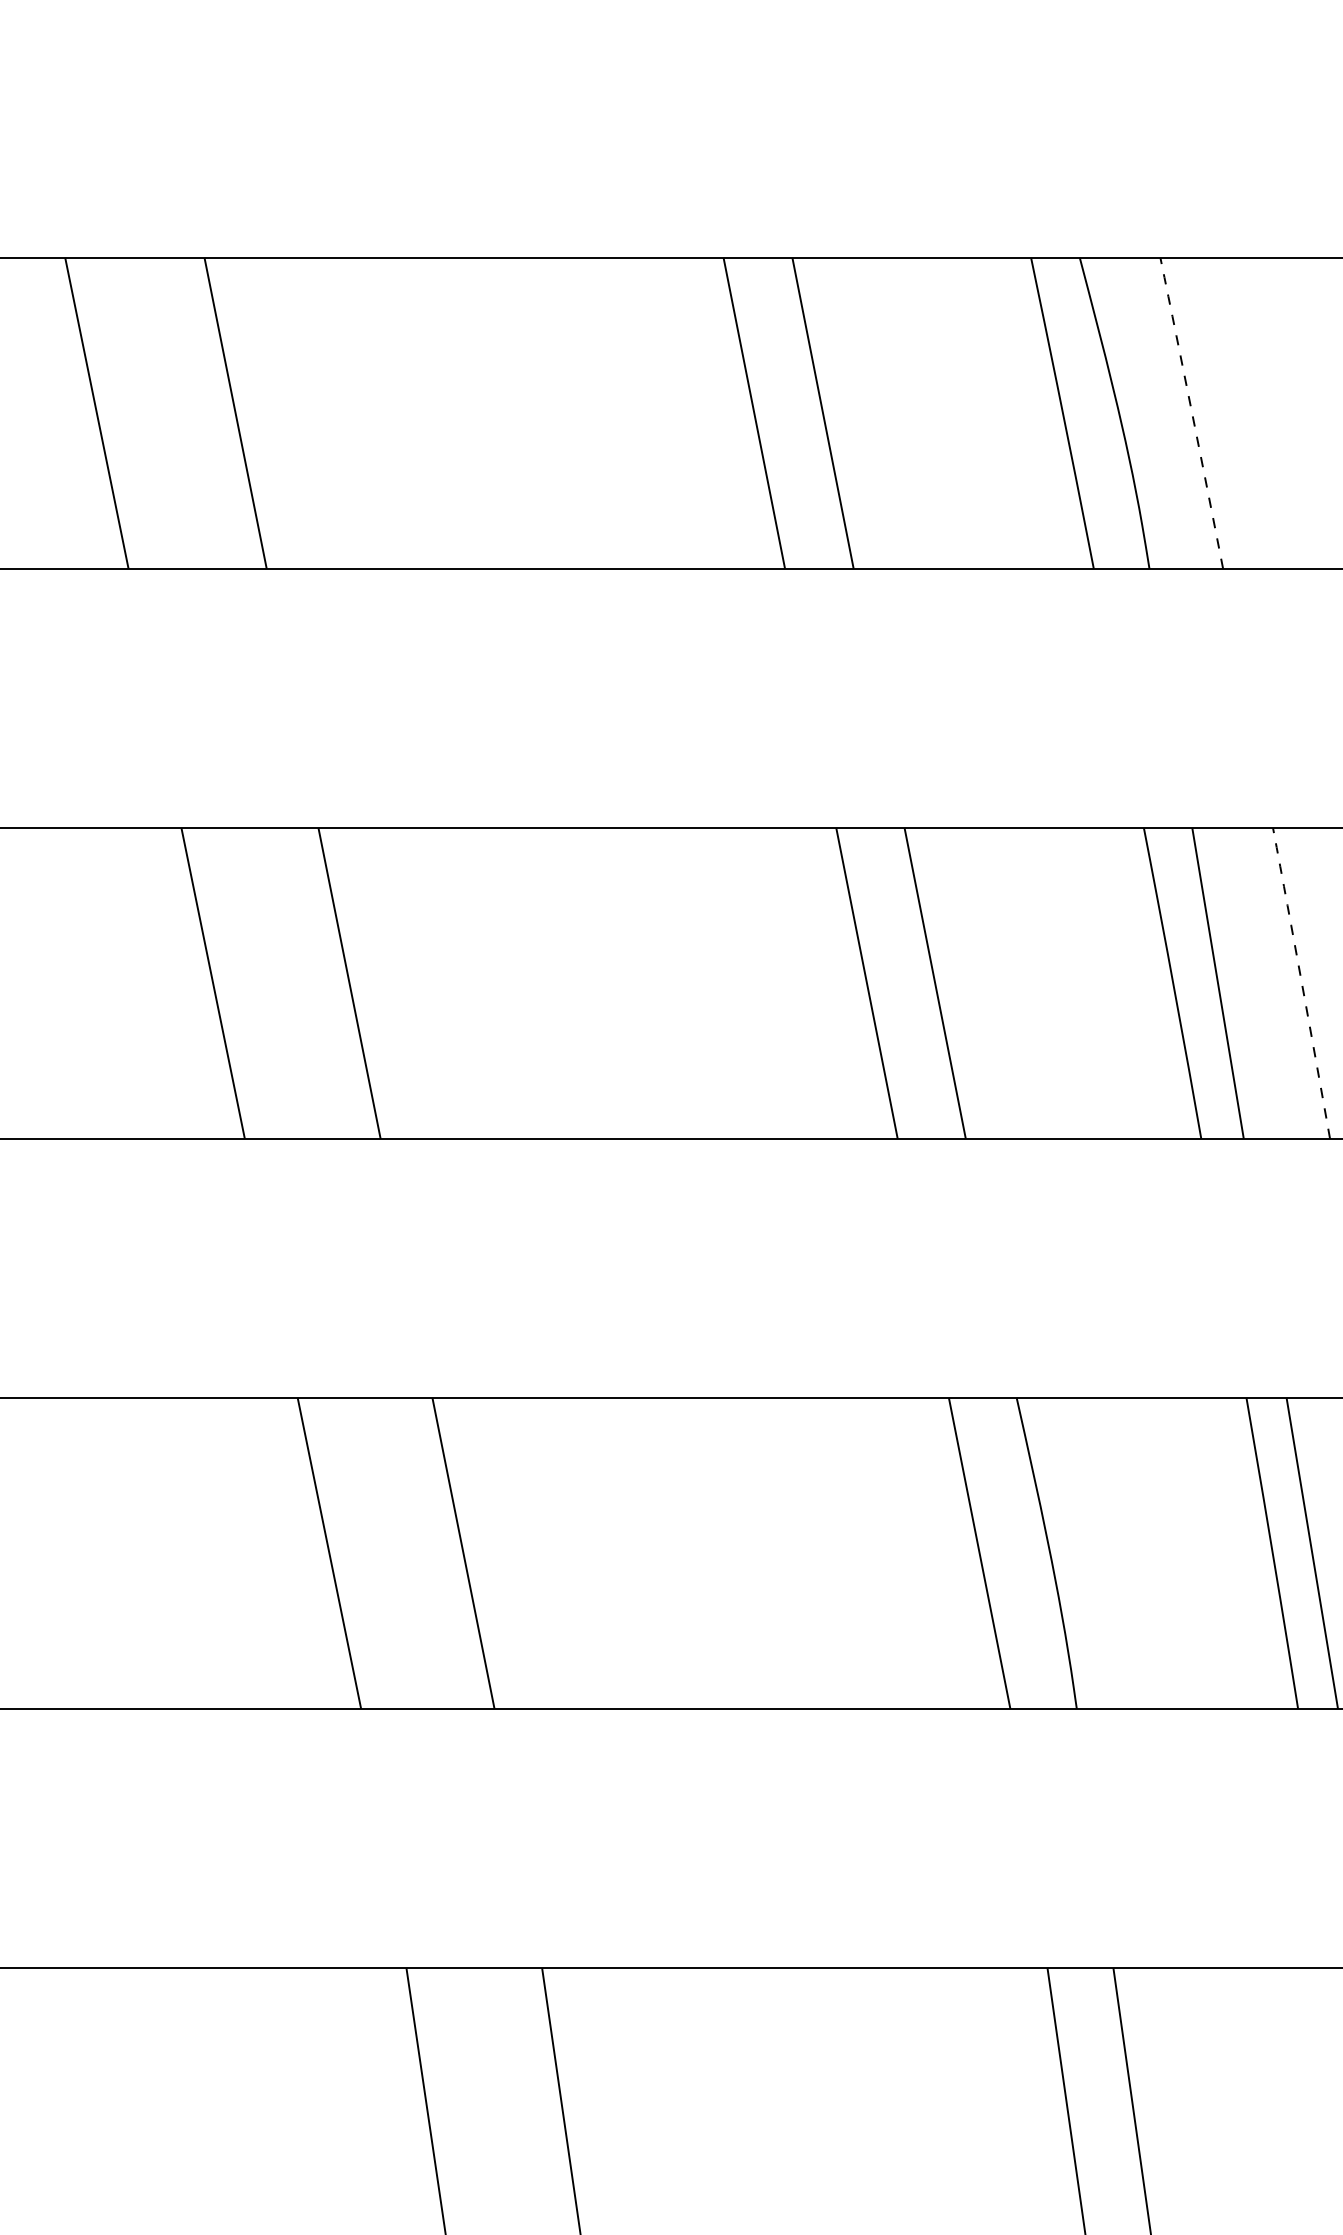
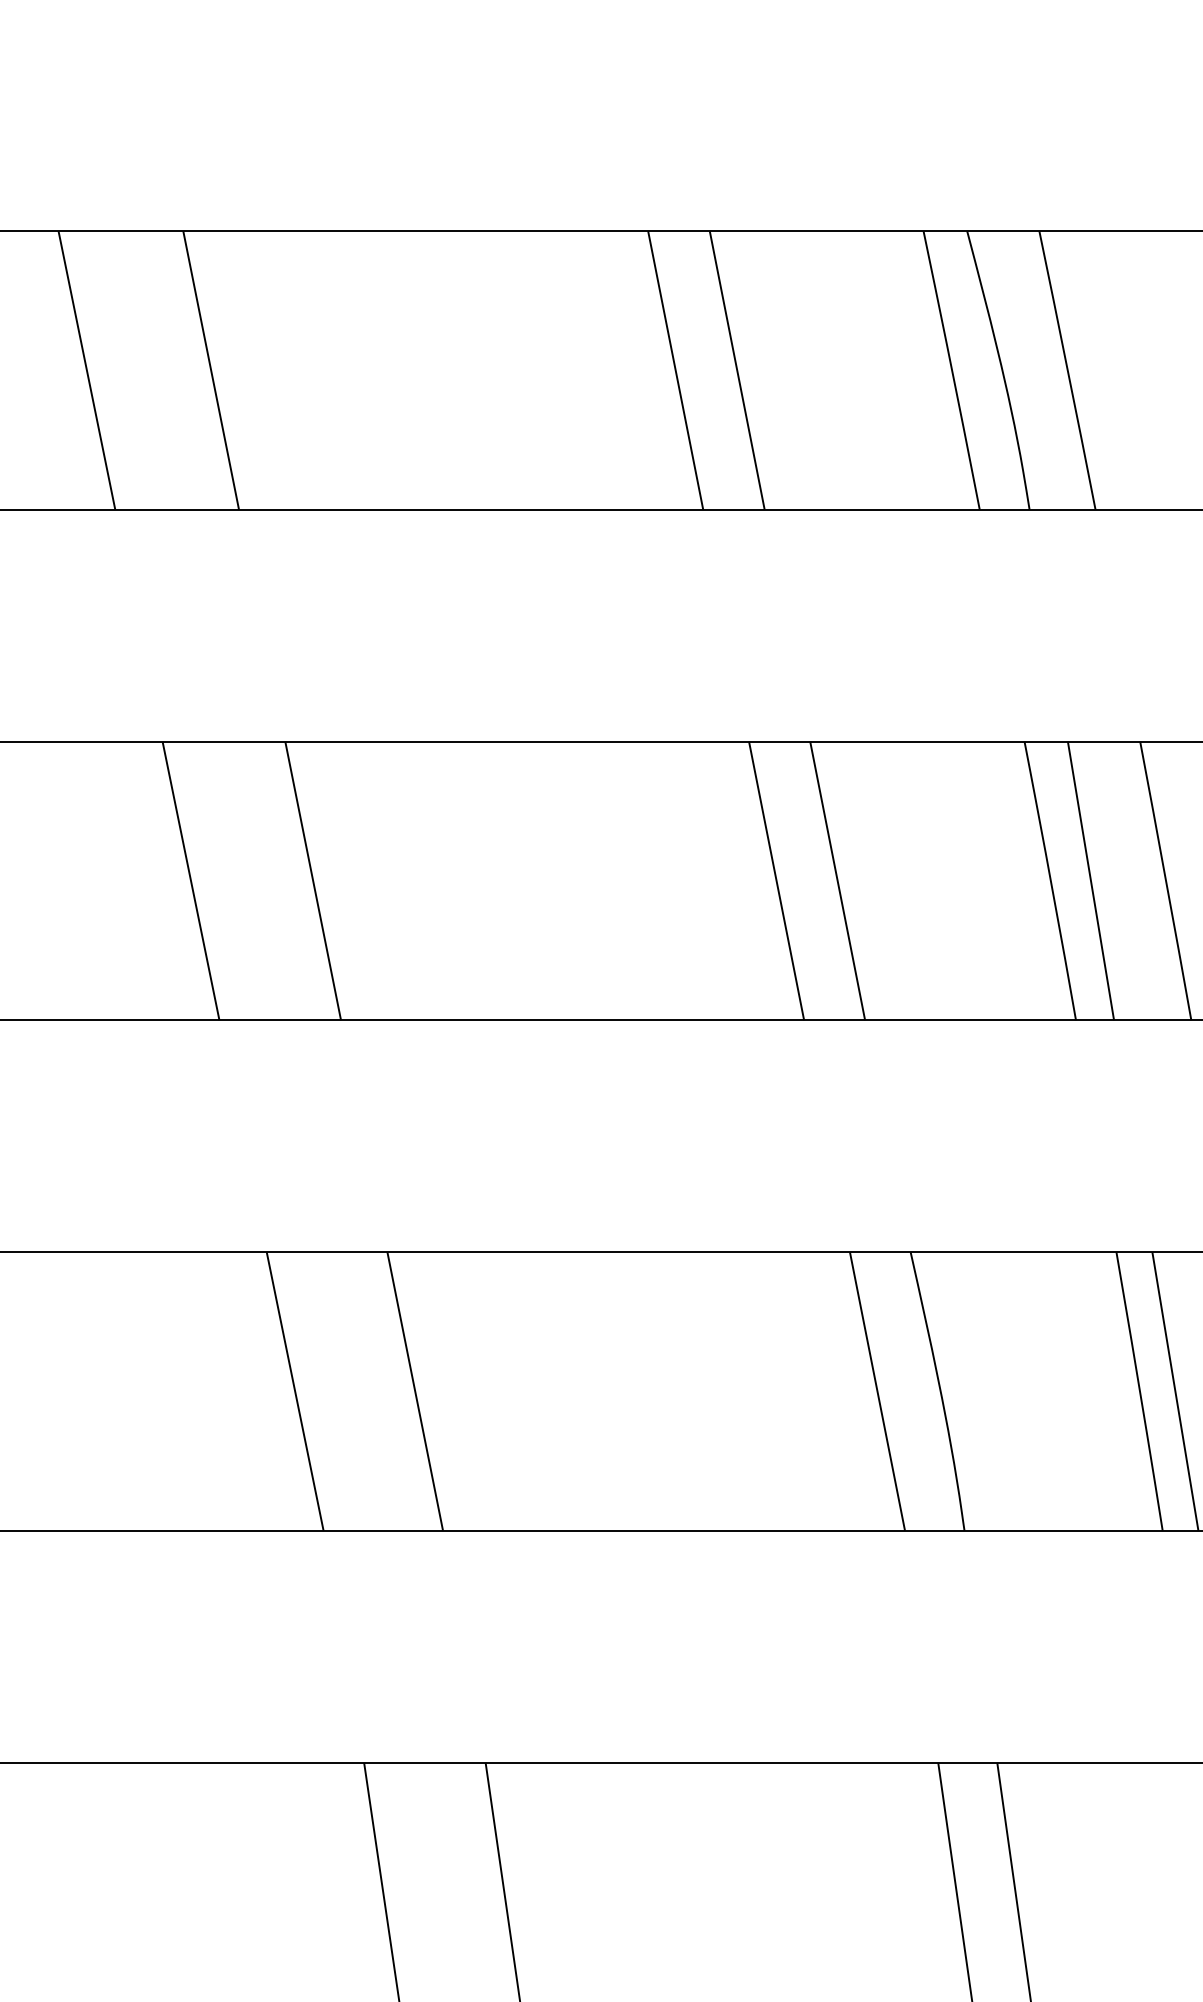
arc: (1191, 413) -> (1067, 370), dashed -> solid
arc: (1302, 982) -> (1166, 880), dashed -> solid

